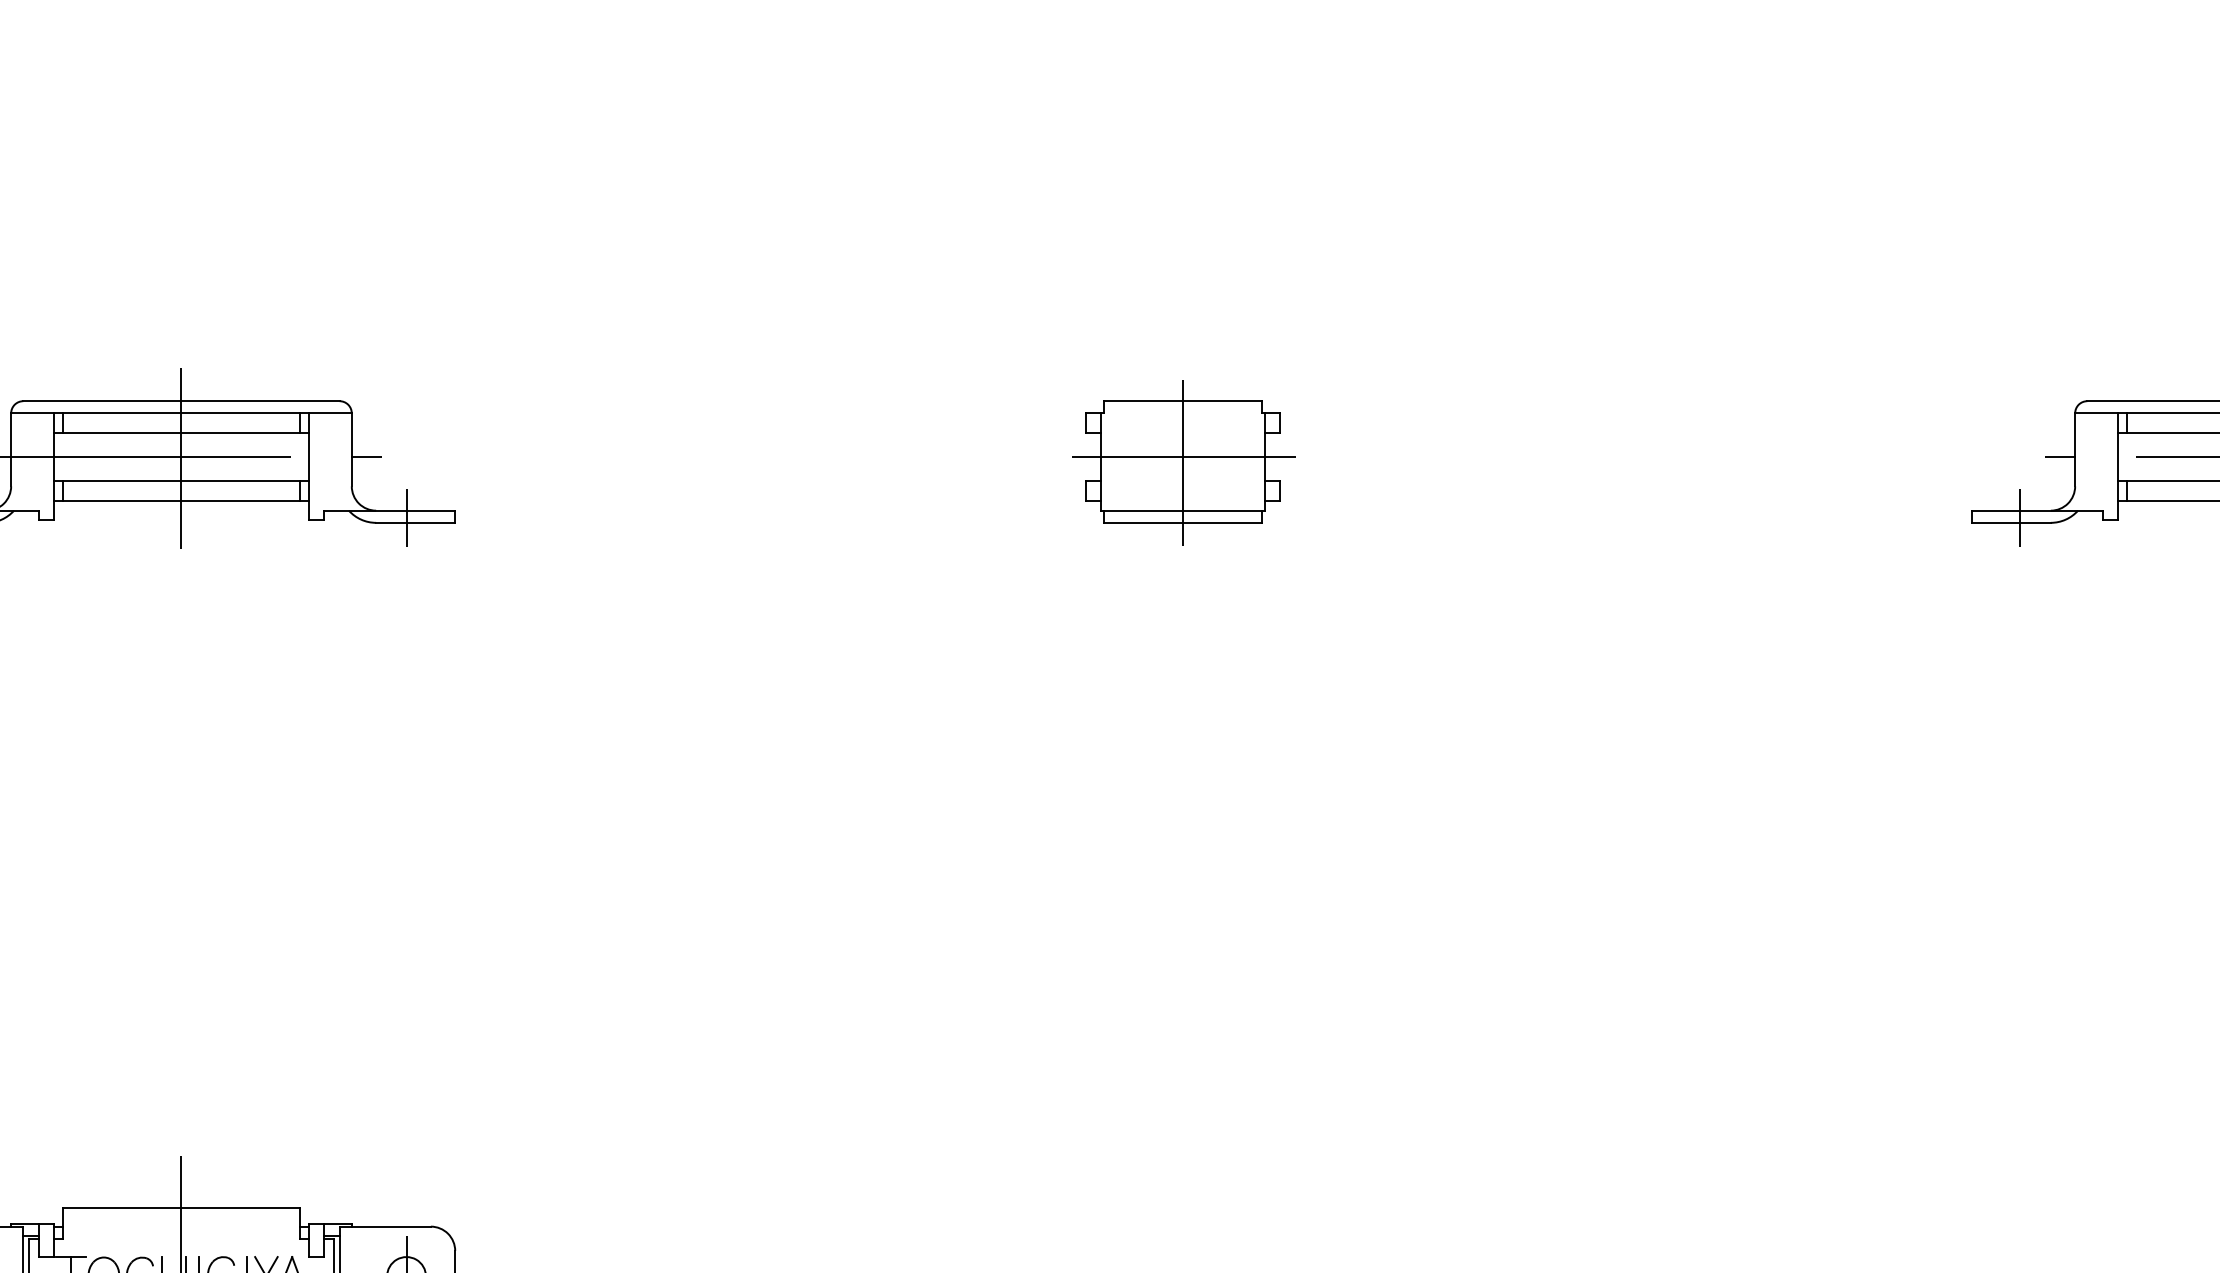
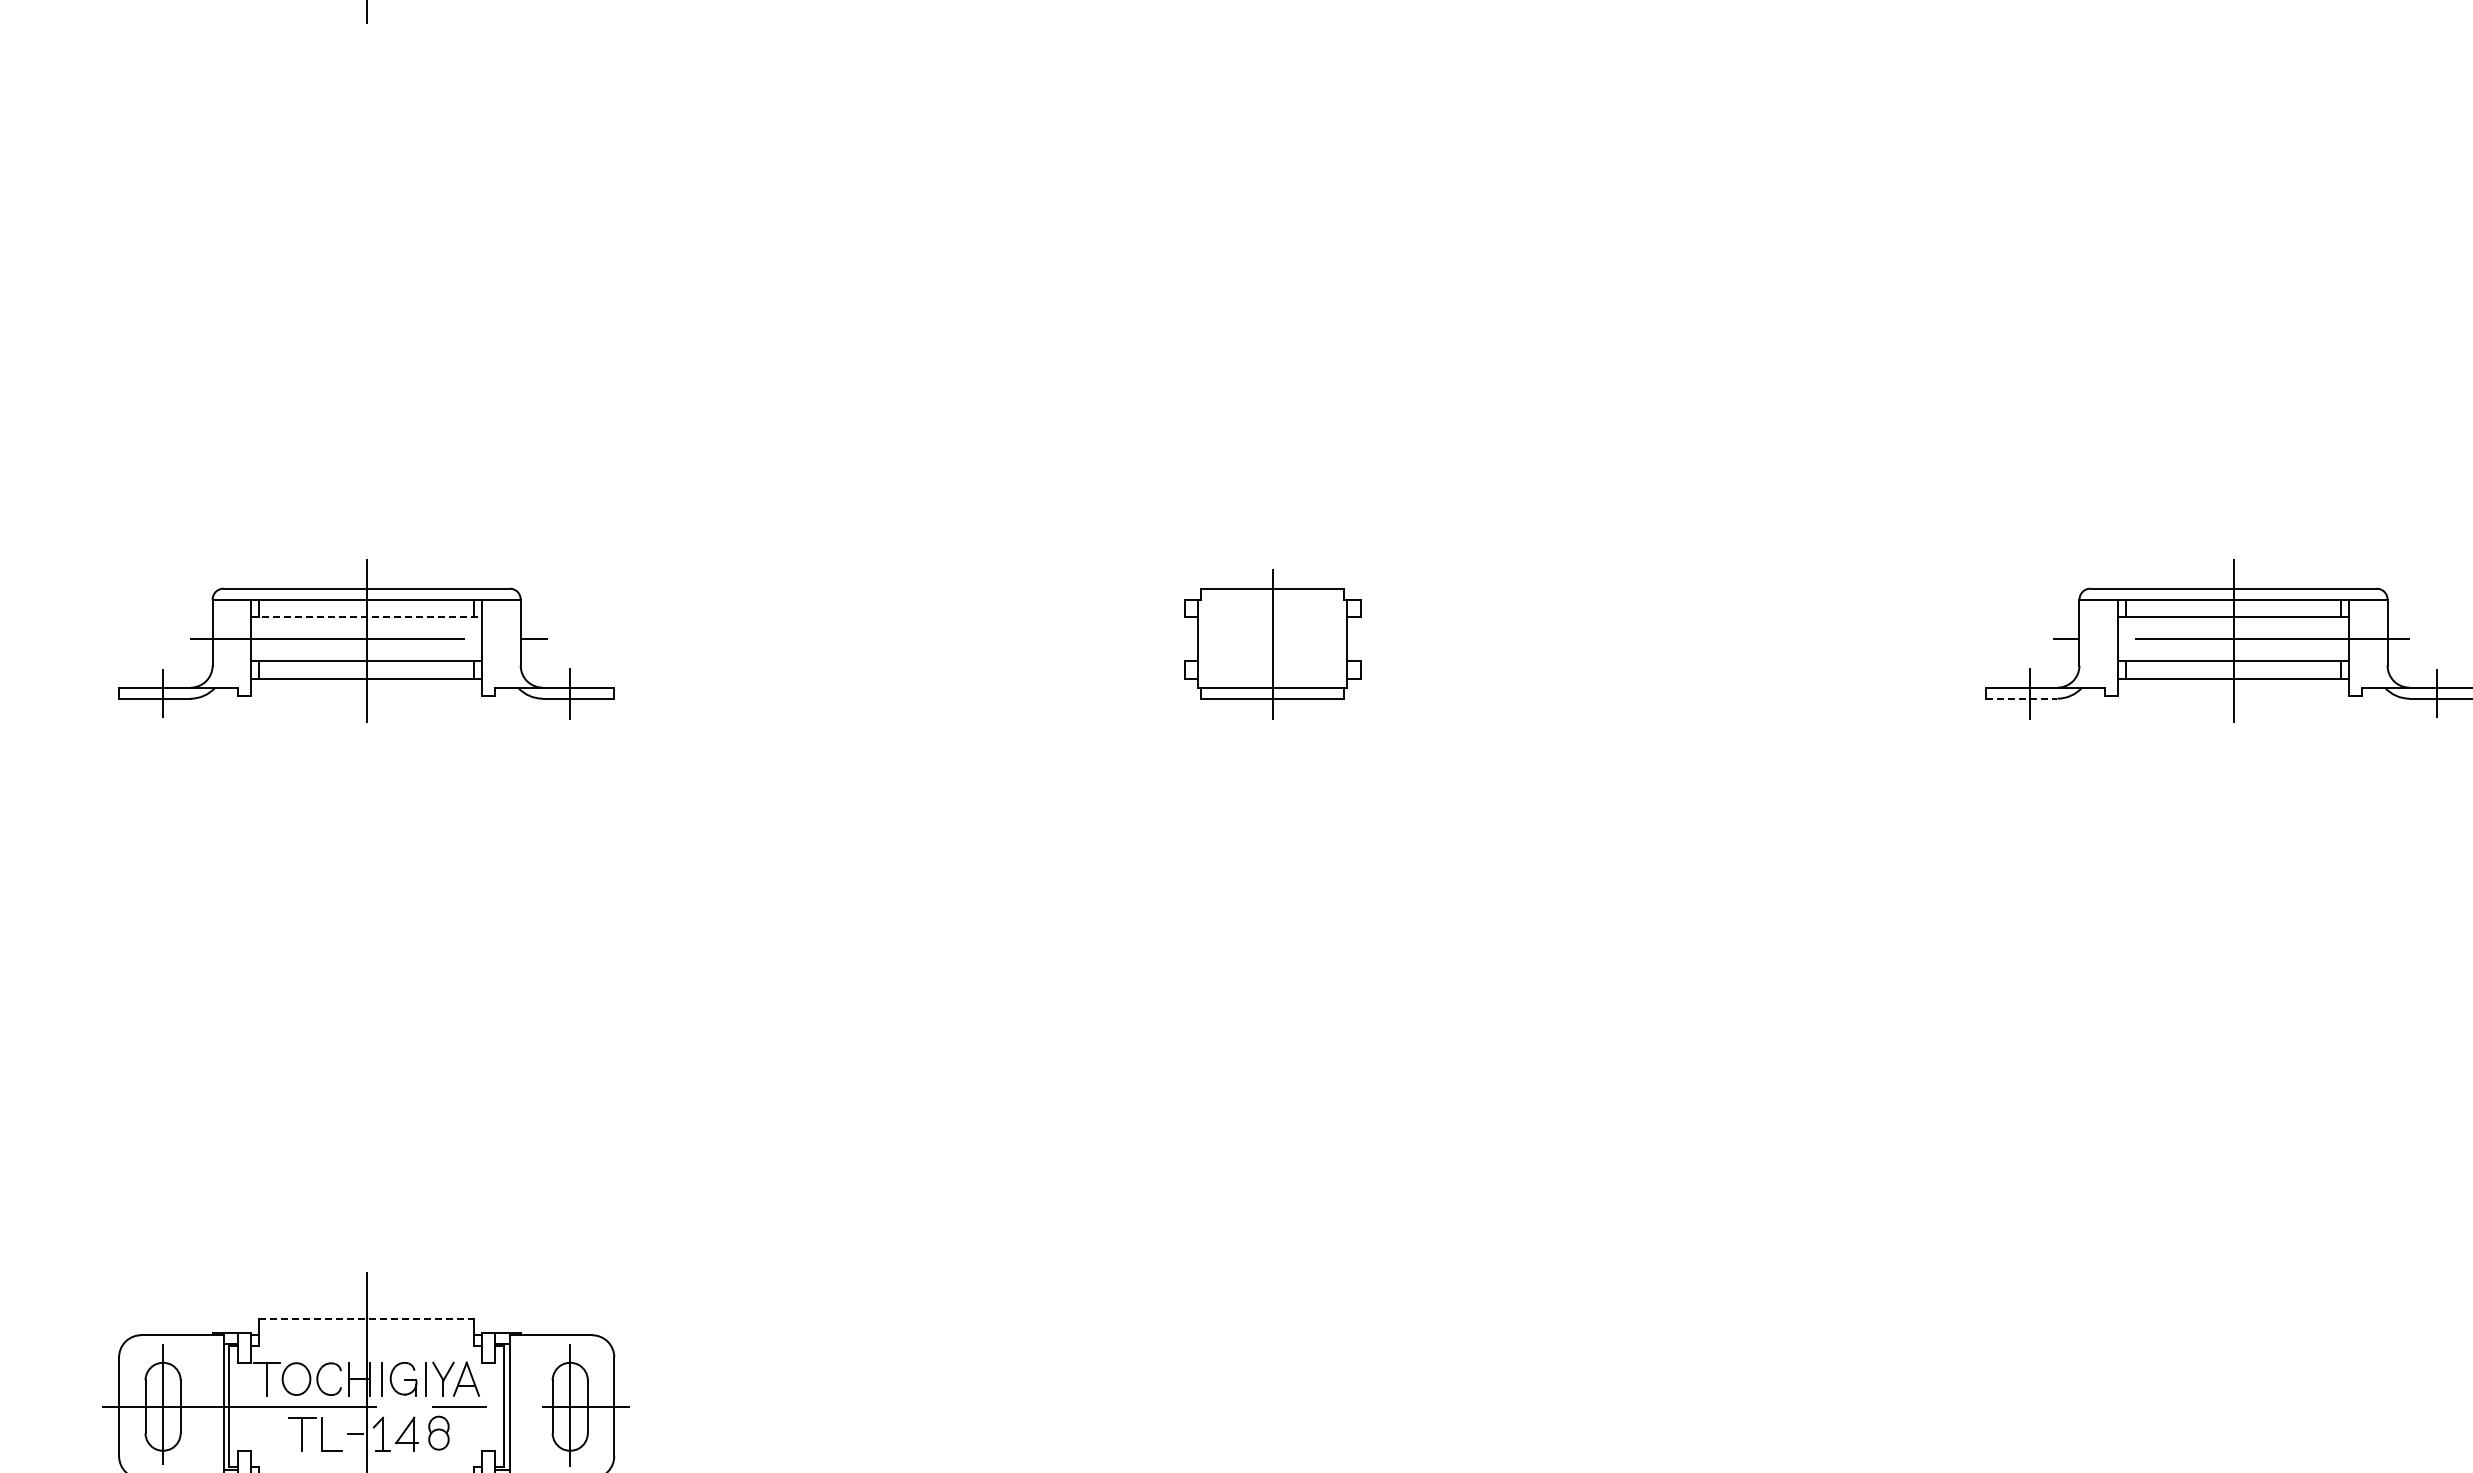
line: (181, 433) -> (366, 617), solid -> dashed
line: (1184, 457) -> (1273, 639), removed
line: (2011, 522) -> (2021, 698), solid -> dashed
line: (182, 1208) -> (367, 1318), solid -> dashed

